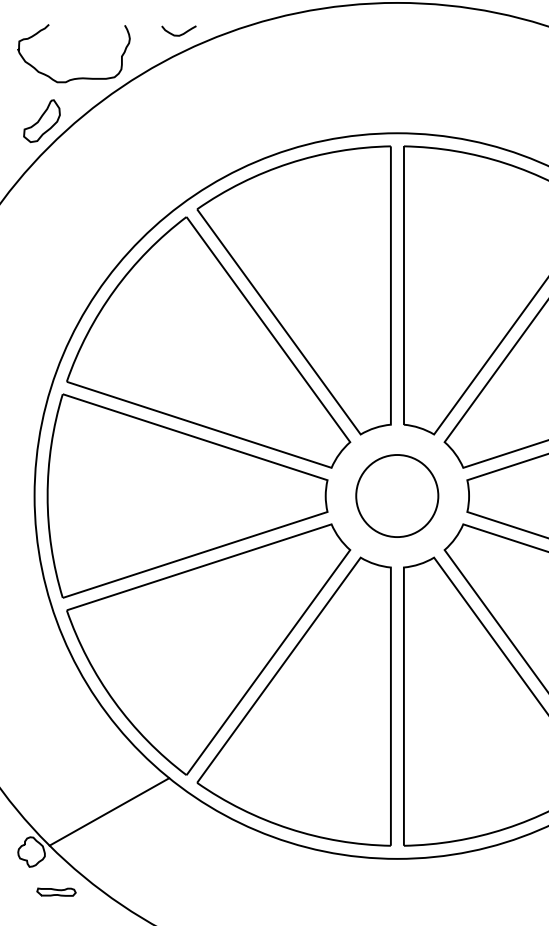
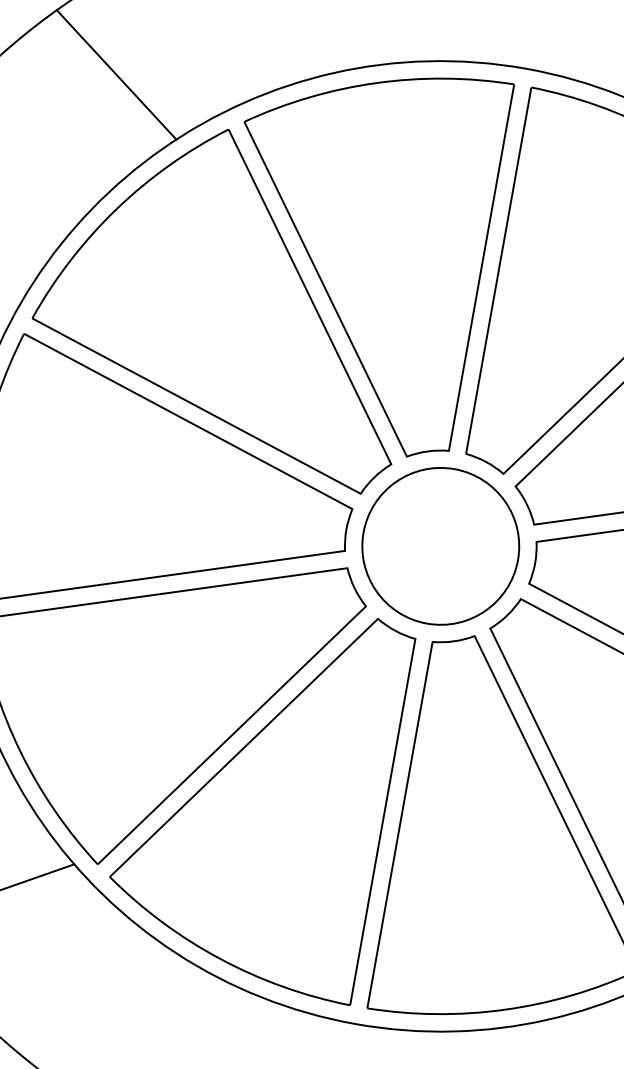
line: (96, 191) -> (116, 74), added
part: (396, 495) -> (439, 545), size x1.43

